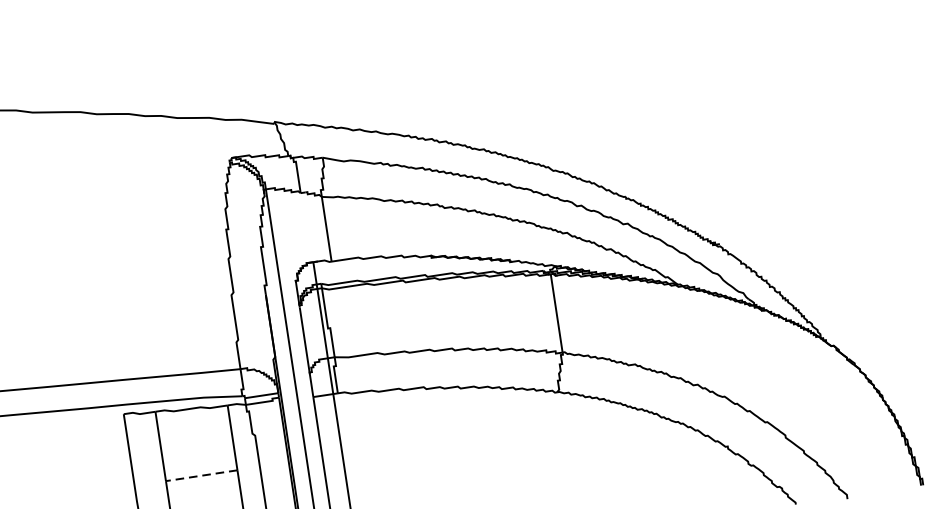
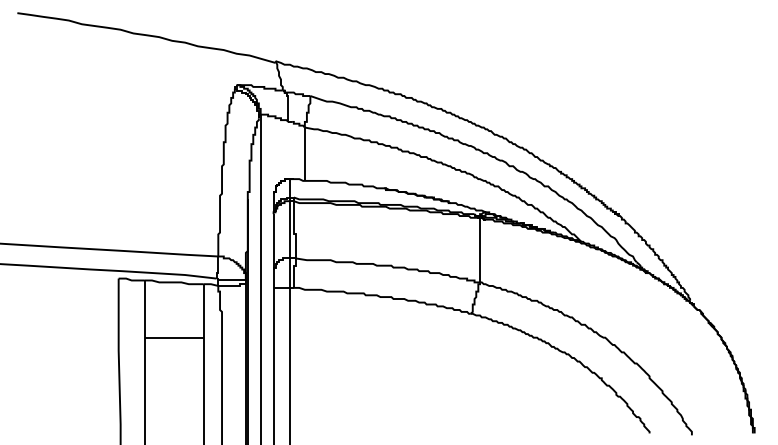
line: (202, 475) -> (174, 337), dashed -> solid

